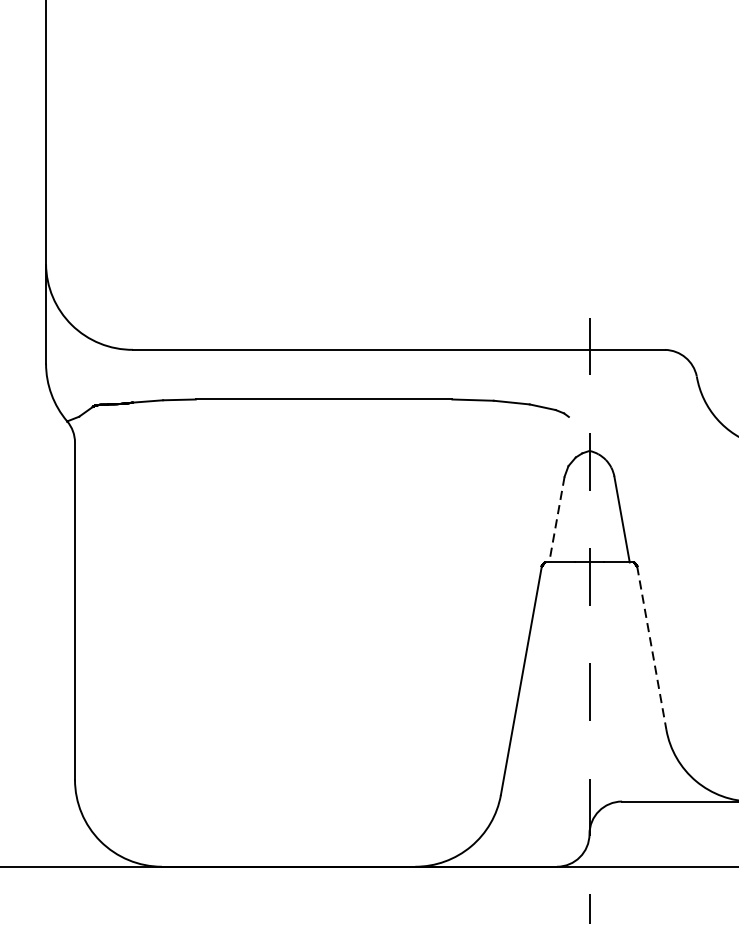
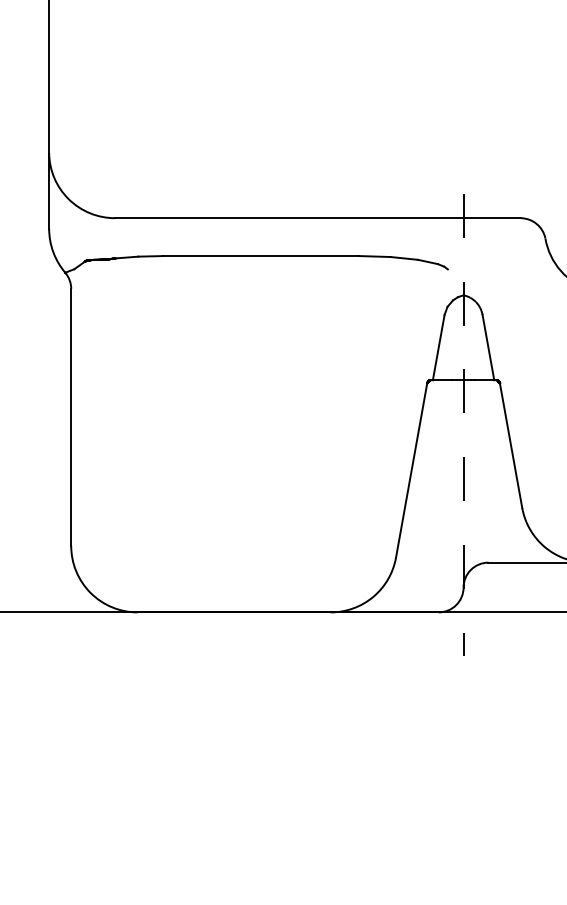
line: (556, 520) -> (438, 348), dashed -> solid
line: (652, 649) -> (511, 446), dashed -> solid

